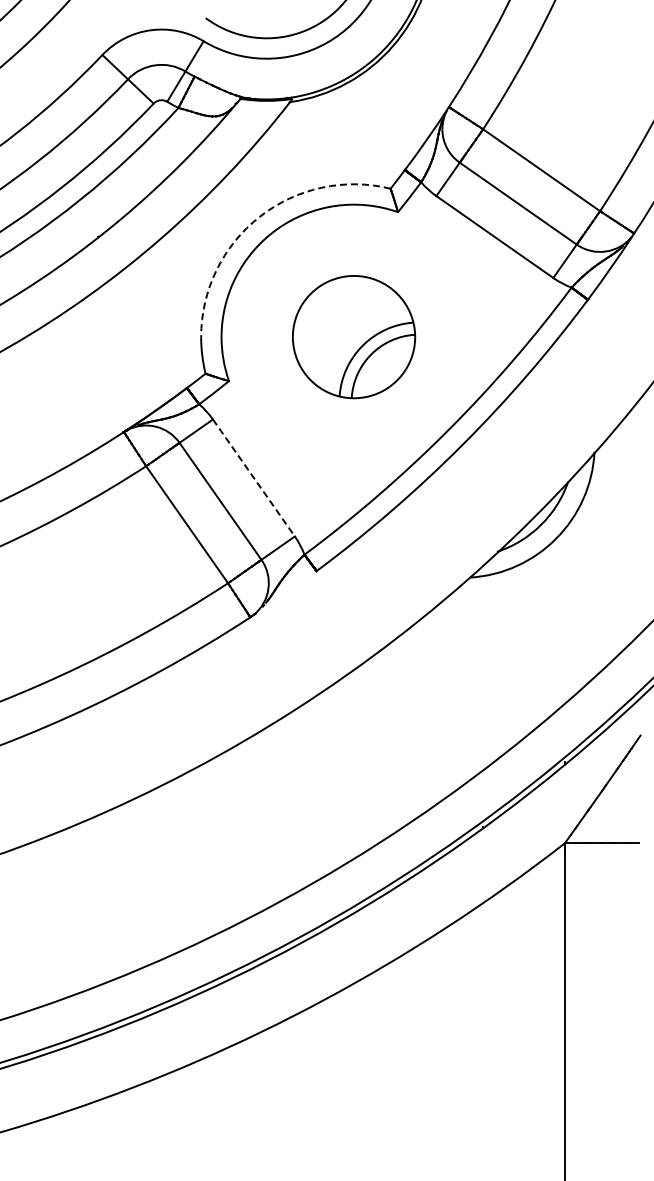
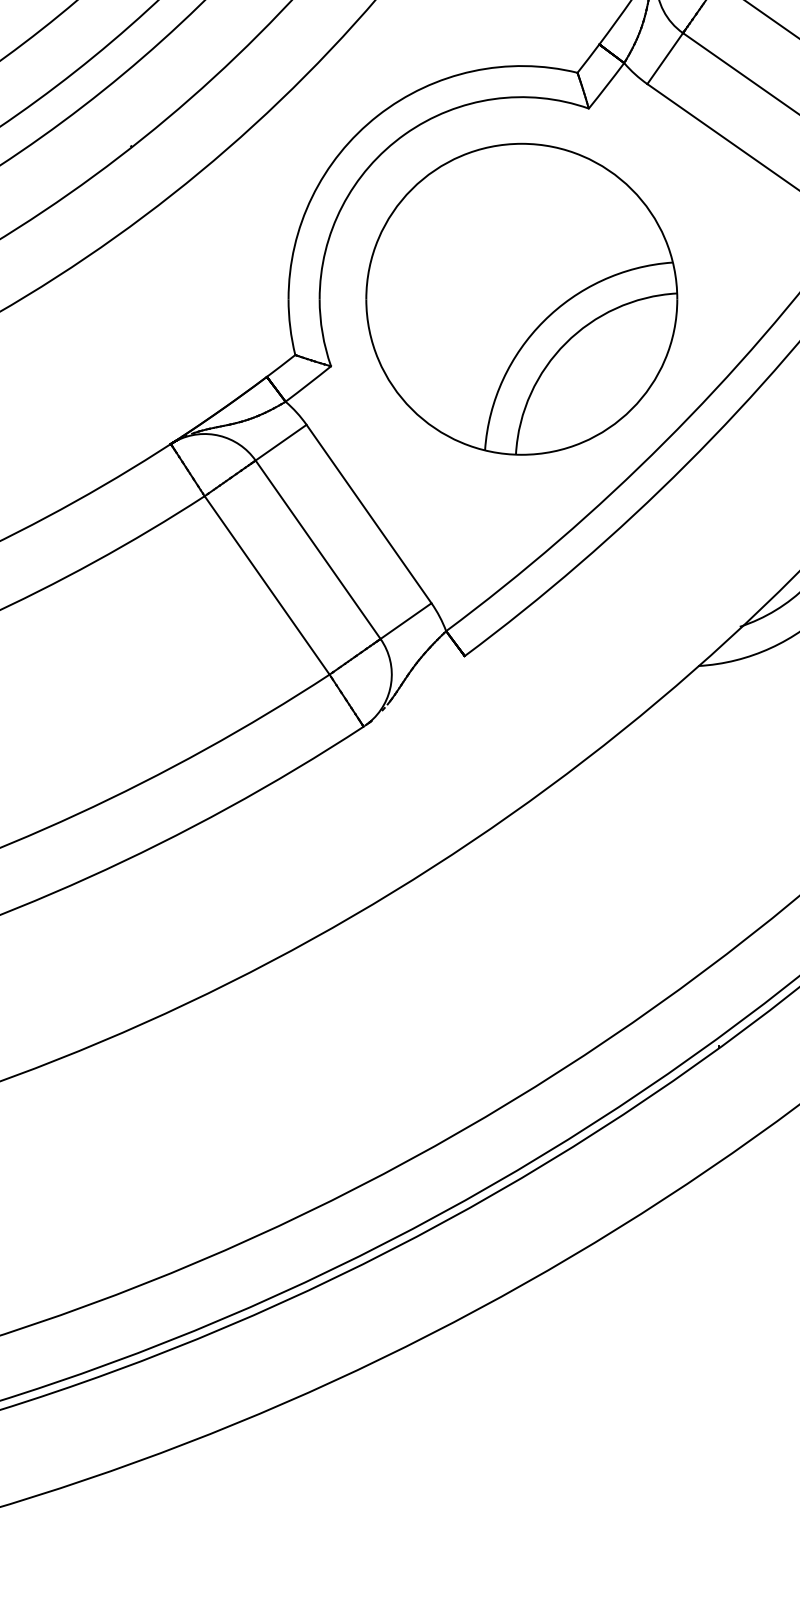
arc: (259, 216) -> (377, 115), dashed -> solid
part: (353, 336) -> (520, 298), size x1.67
line: (254, 478) -> (369, 514), dashed -> solid

